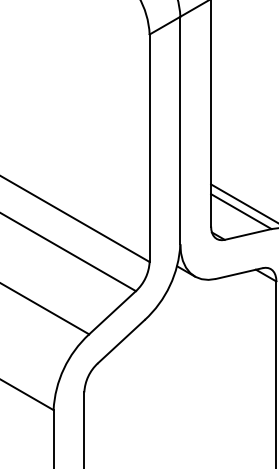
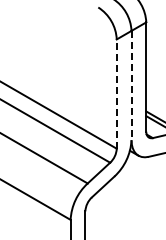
line: (180, 130) -> (131, 85), solid -> dashed
line: (149, 149) -> (116, 94), solid -> dashed

